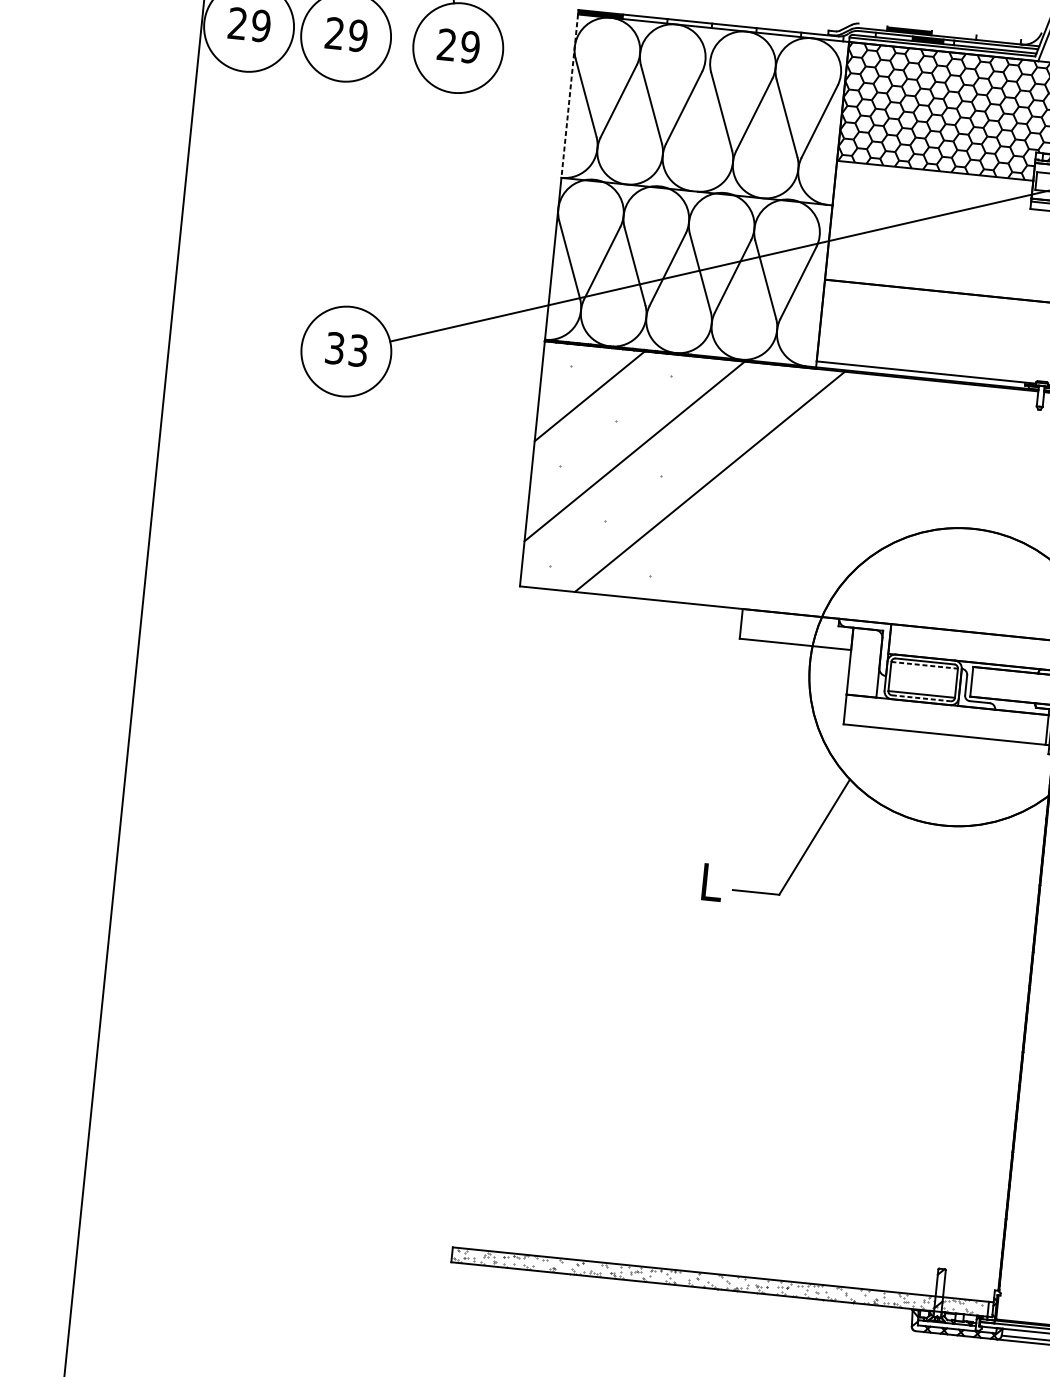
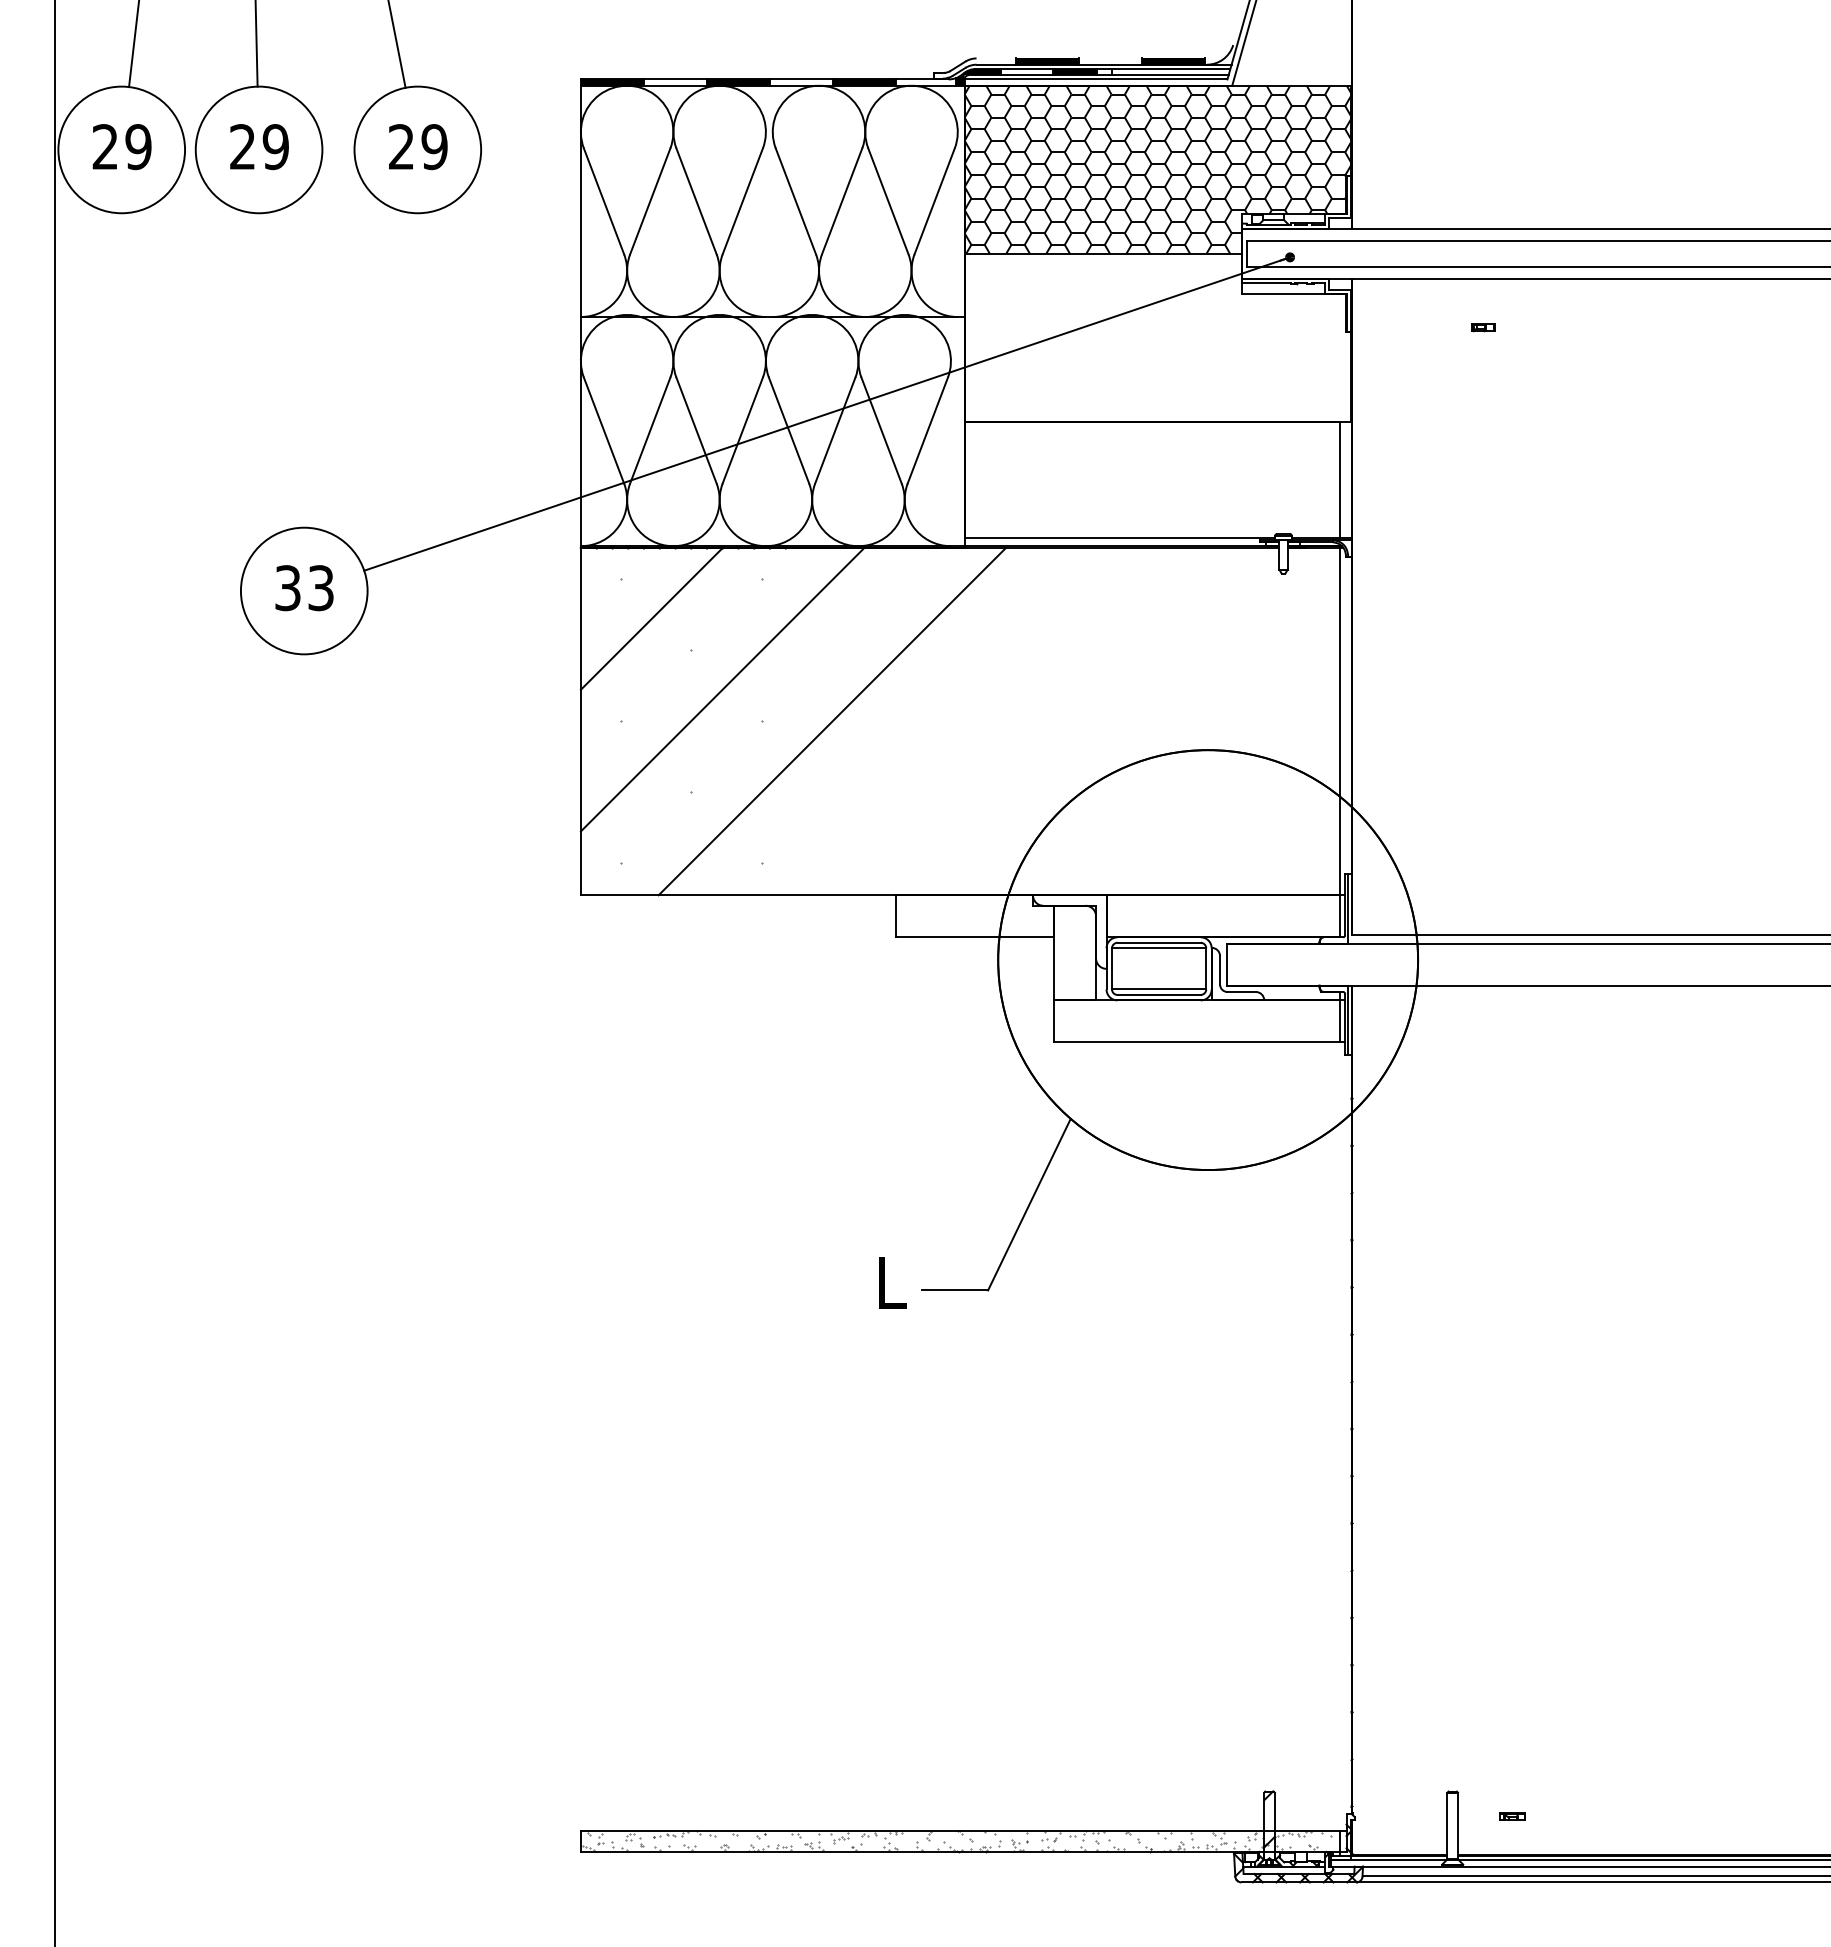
fill: (689, 23) -> (738, 82), added
fill: (778, 32) -> (864, 82), added
fill: (859, 36) -> (978, 76), added
fill: (998, 39) -> (1173, 61), added
line: (569, 96) -> (580, 201), dashed -> solid
line: (924, 665) -> (1159, 948), dashed -> solid
line: (921, 698) -> (1159, 994), dashed -> solid

